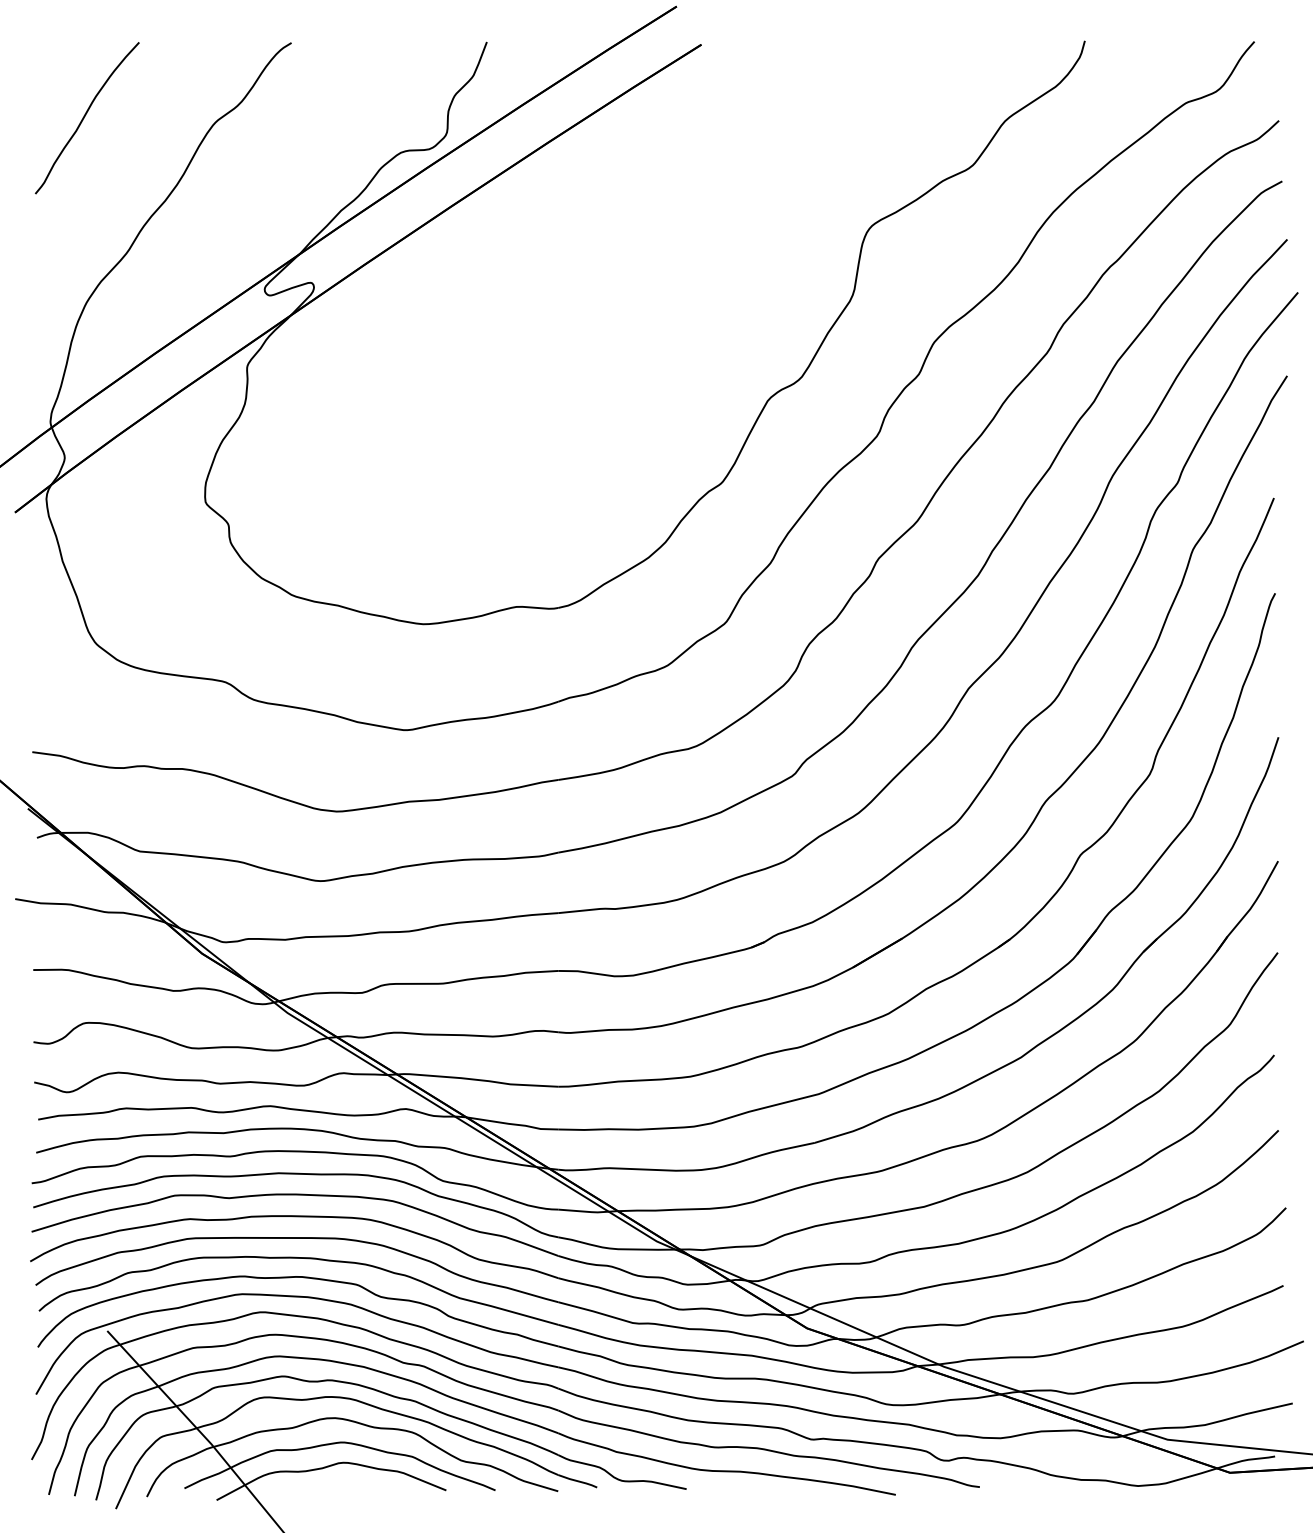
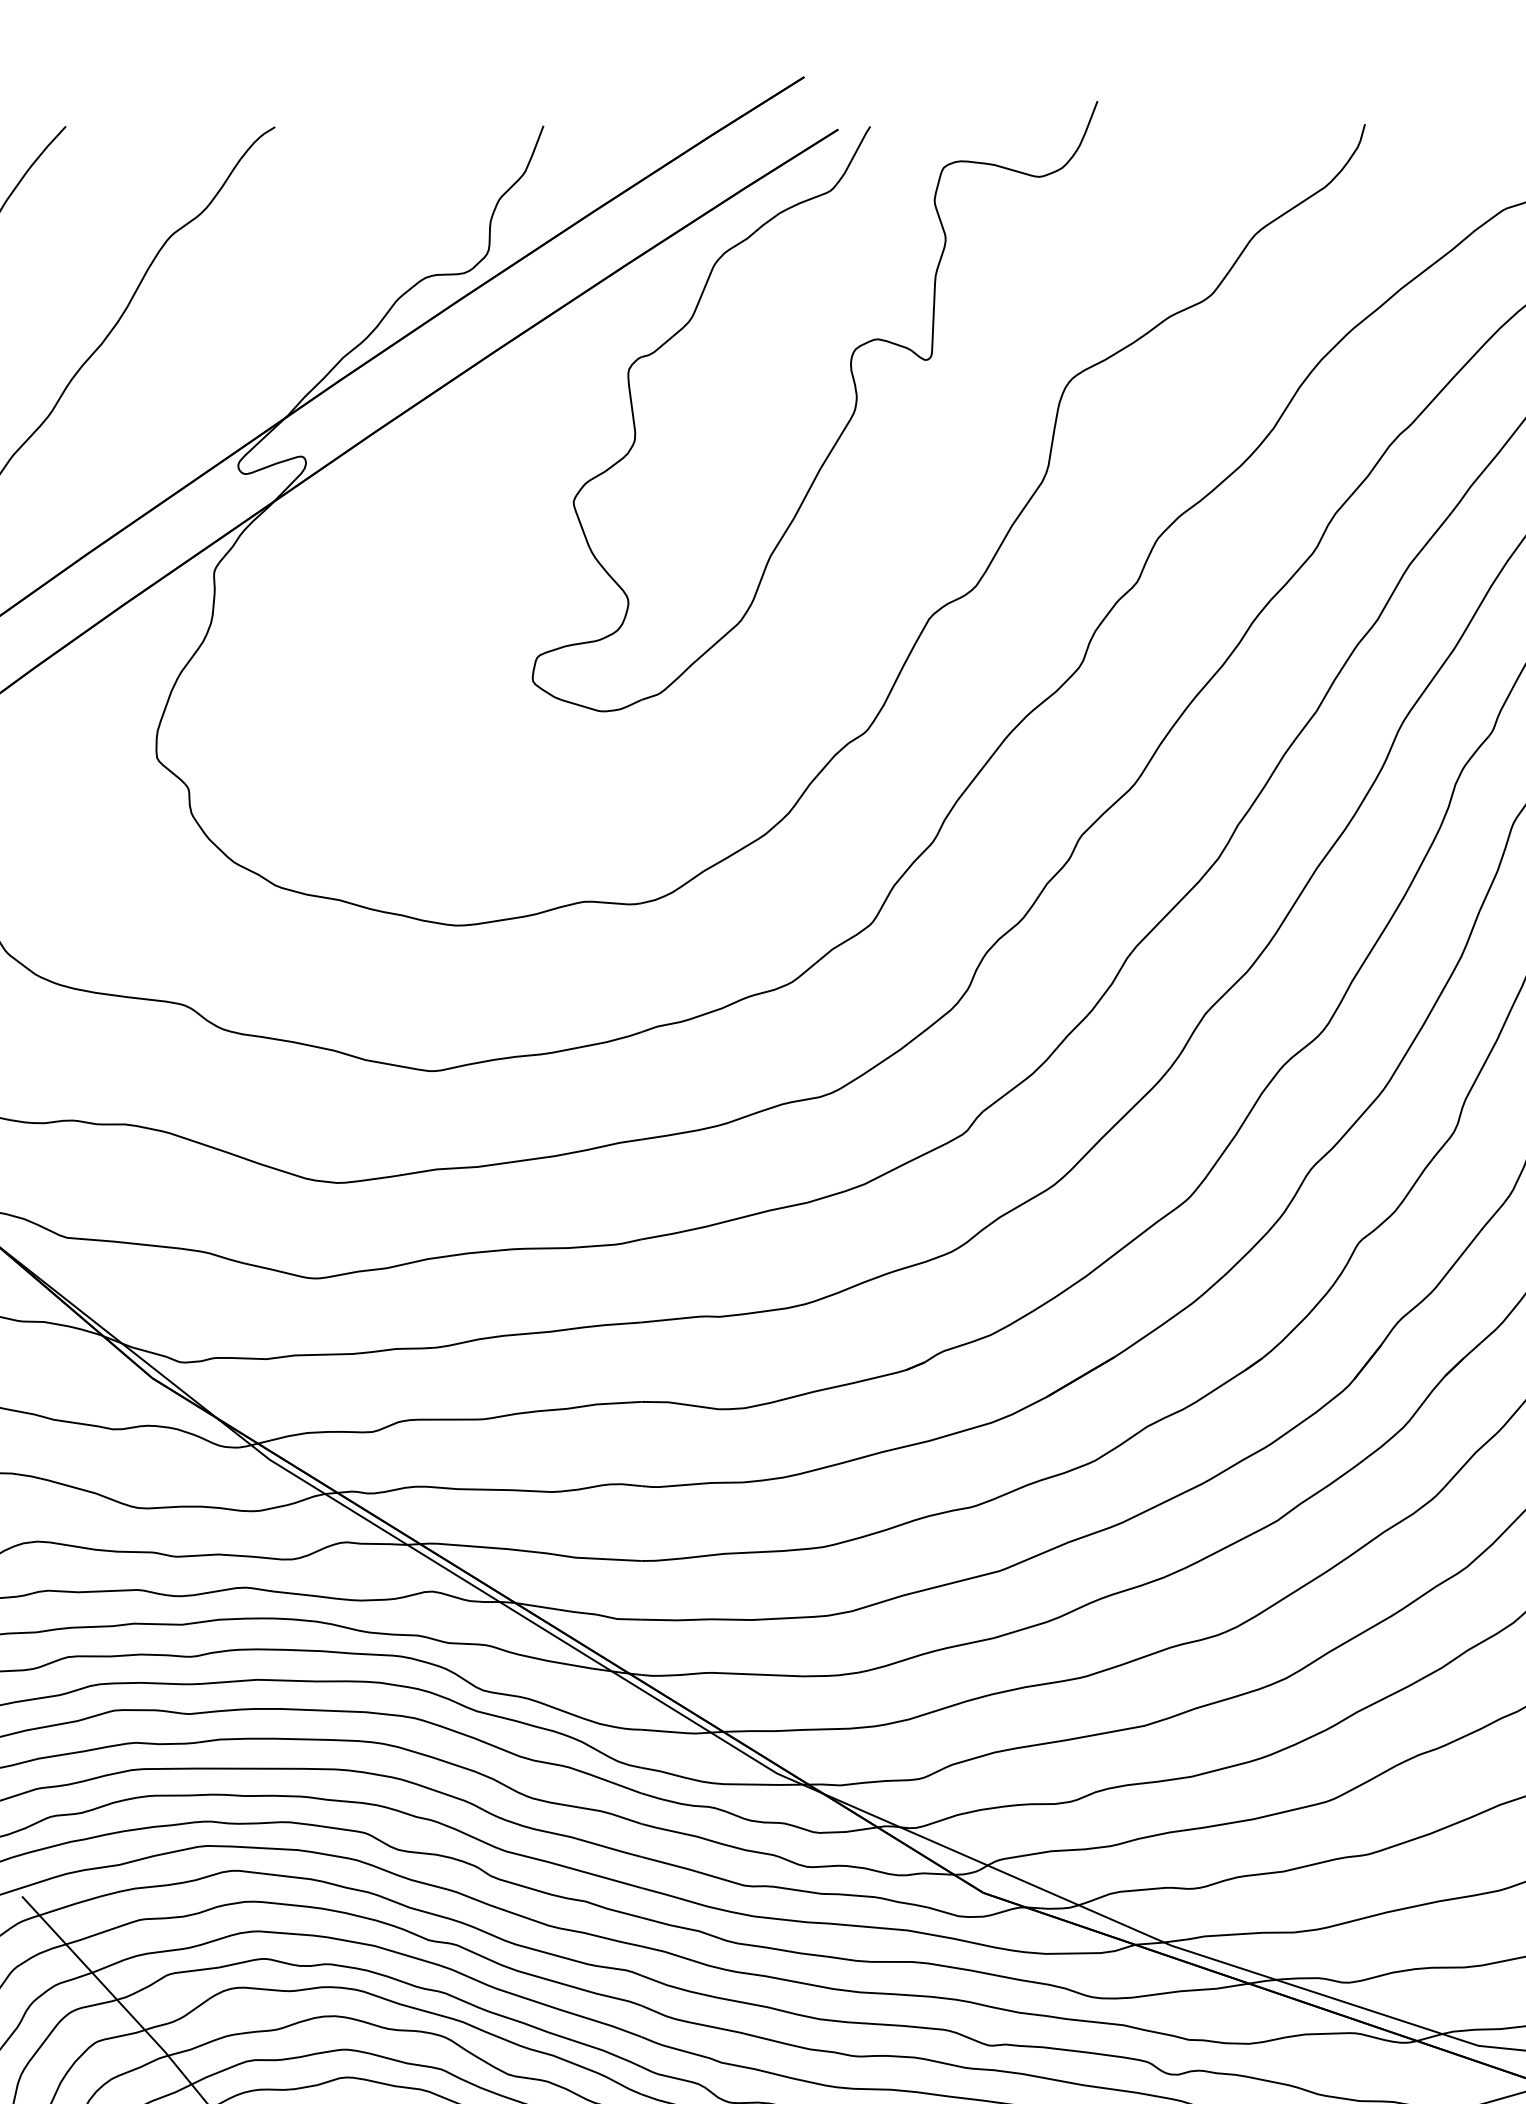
part: (705, 261) -> (843, 427), added

